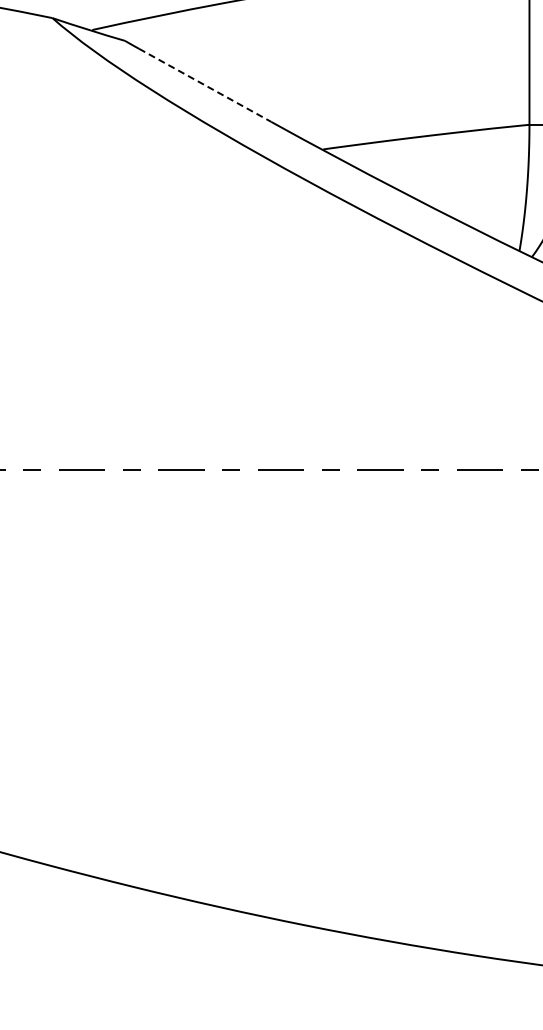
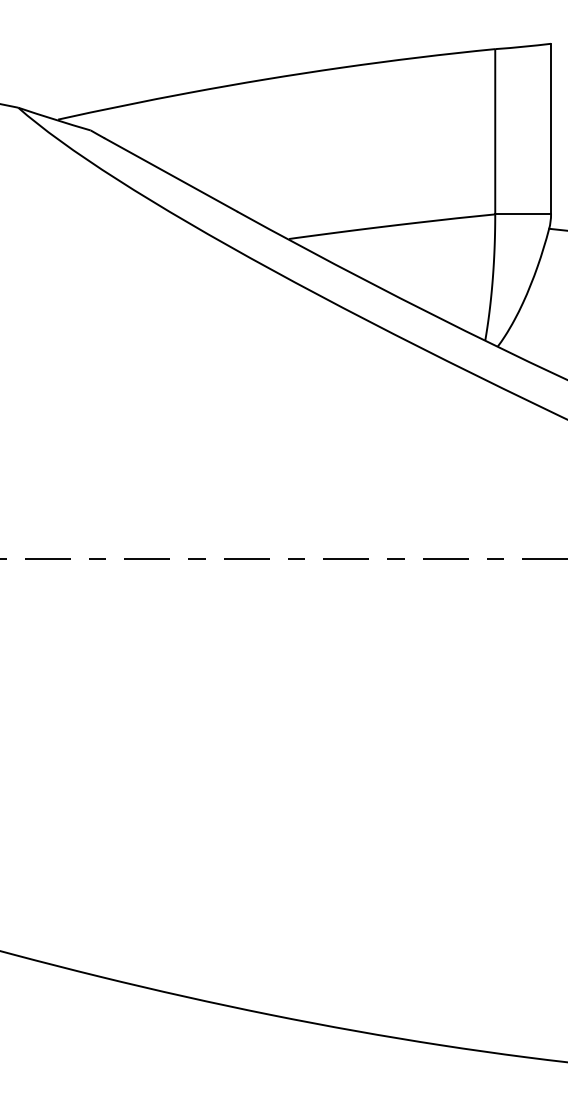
line: (204, 84) -> (170, 174), dashed -> solid

